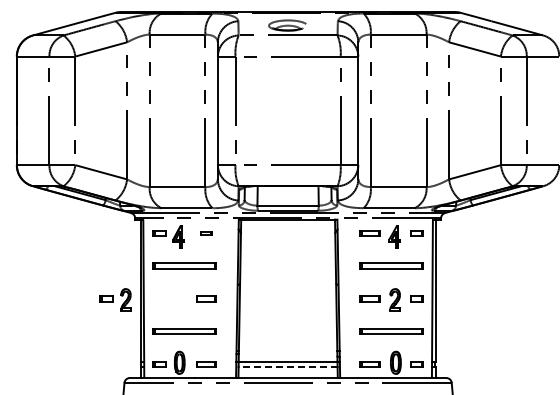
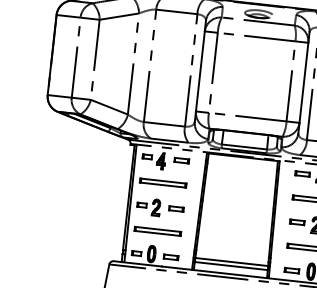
part: (206, 233) -> (182, 160), size x1.67
part: (115, 299) -> (148, 206), moved
line: (287, 367) -> (230, 266), dashed -> solid

